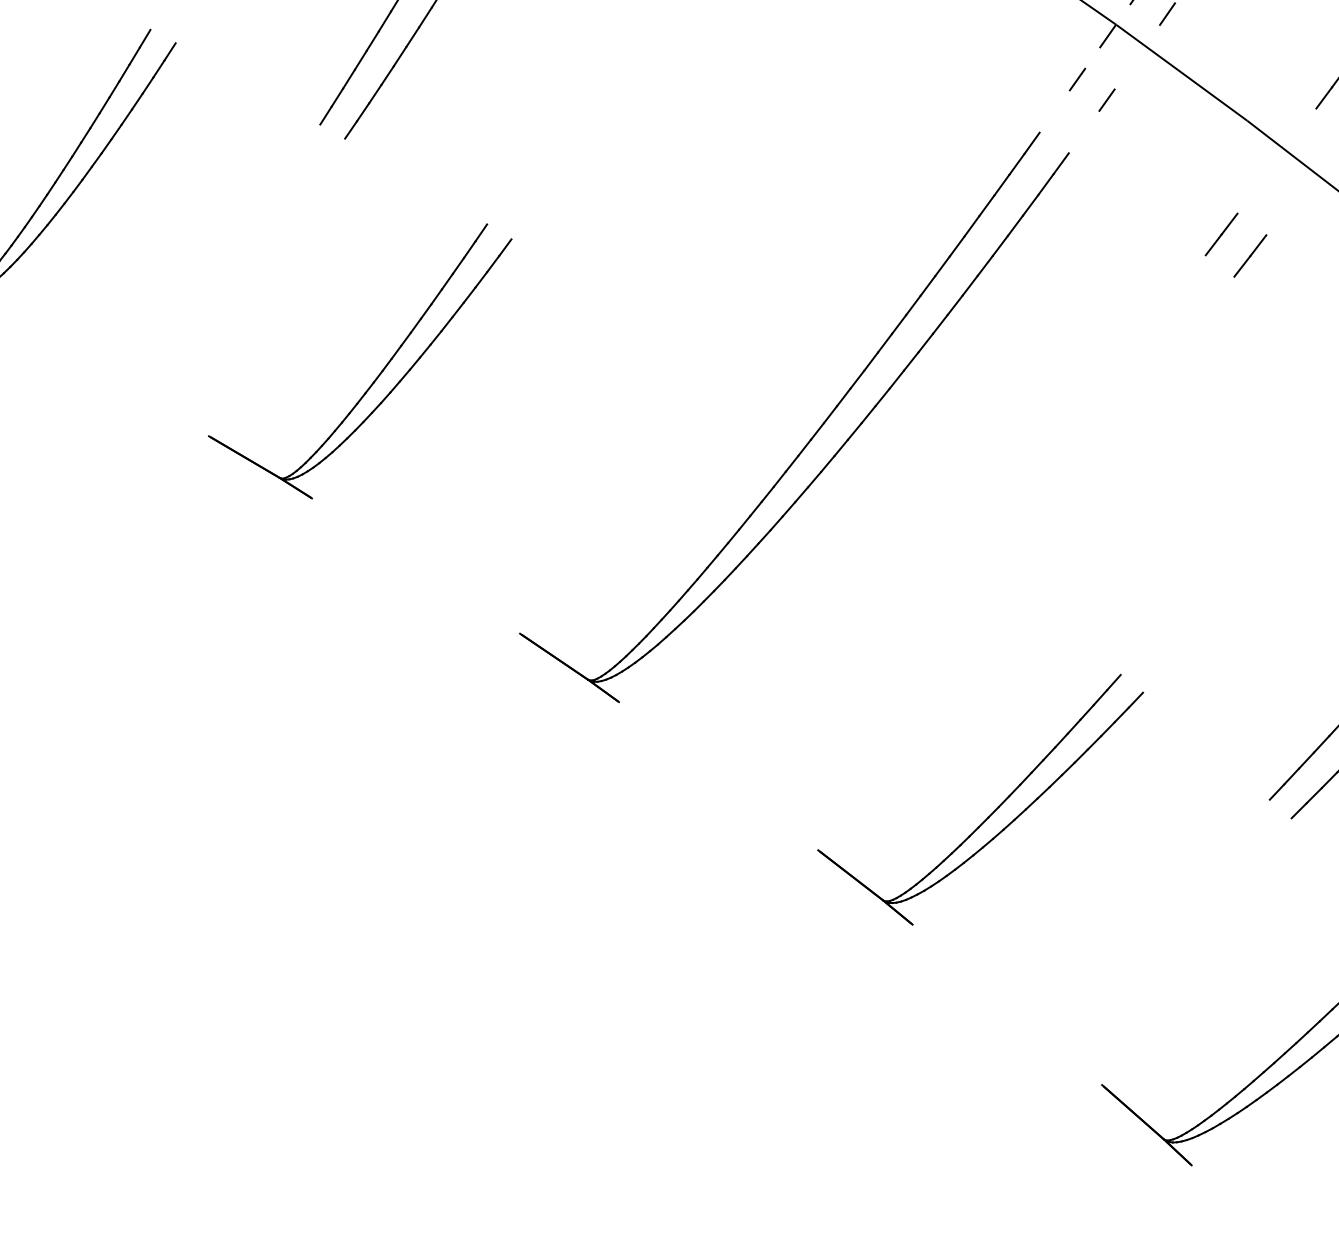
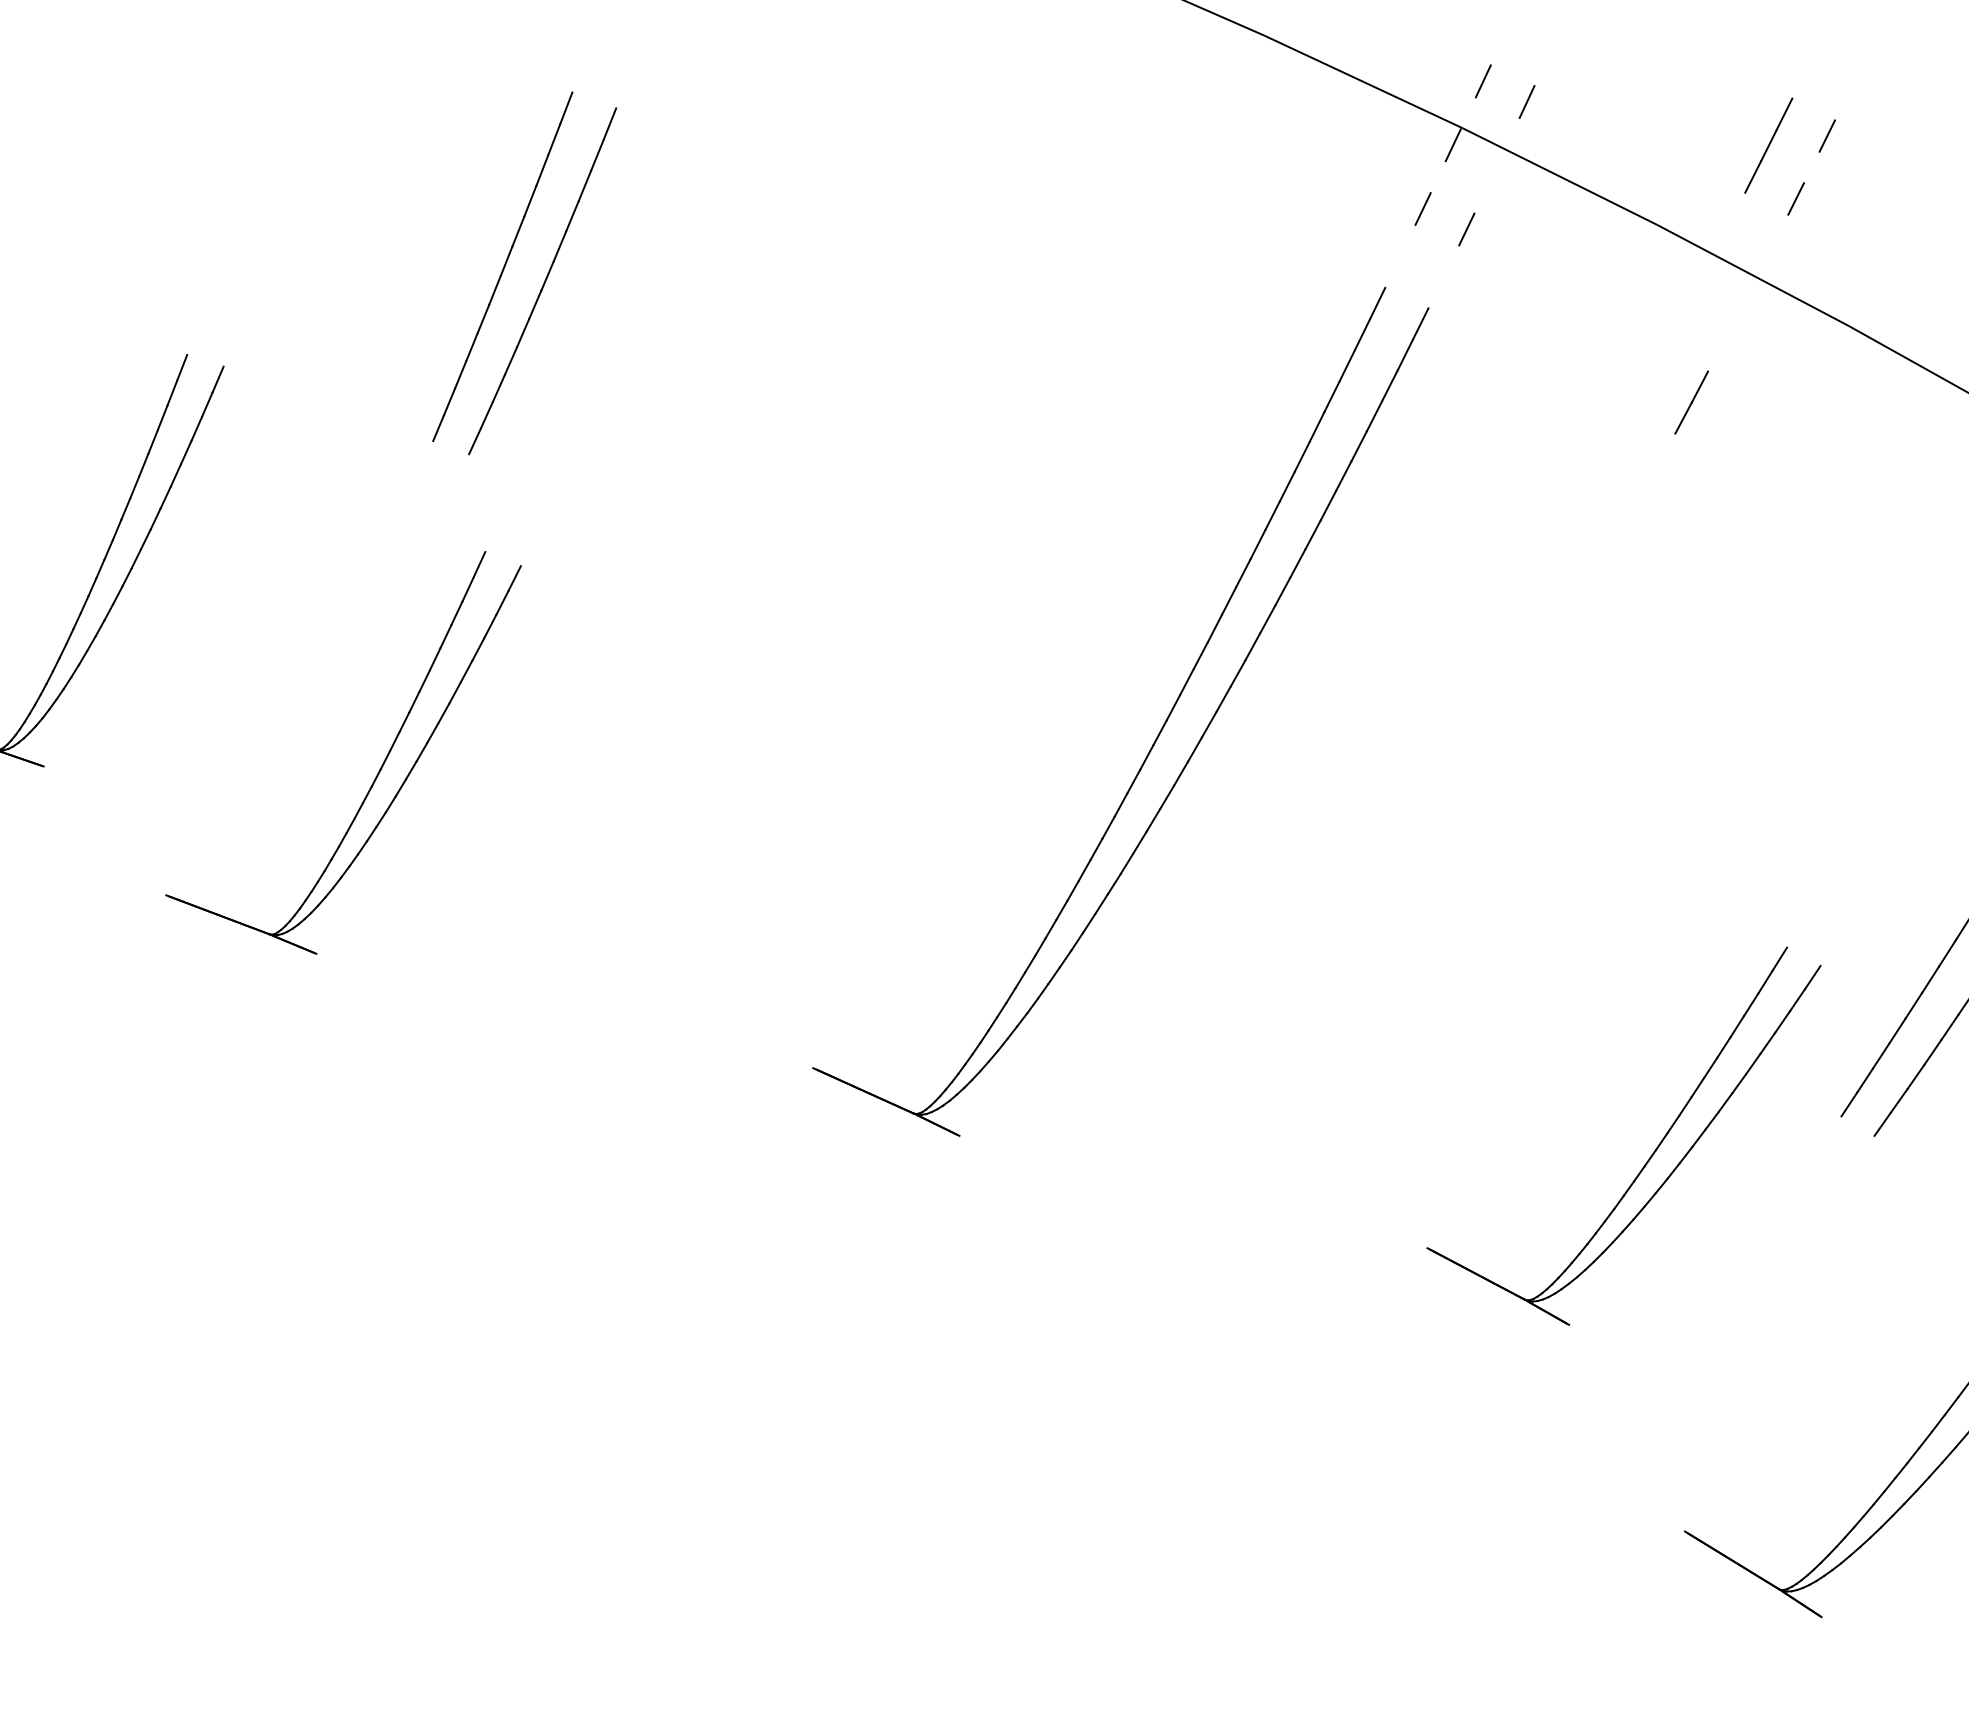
line: (1221, 234) -> (1648, 380), removed
part: (381, 370) -> (379, 769), moved
part: (994, 809) -> (1651, 1154), moved

